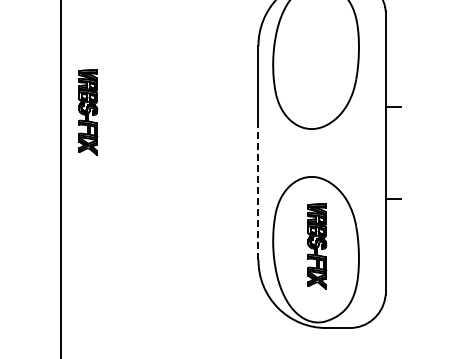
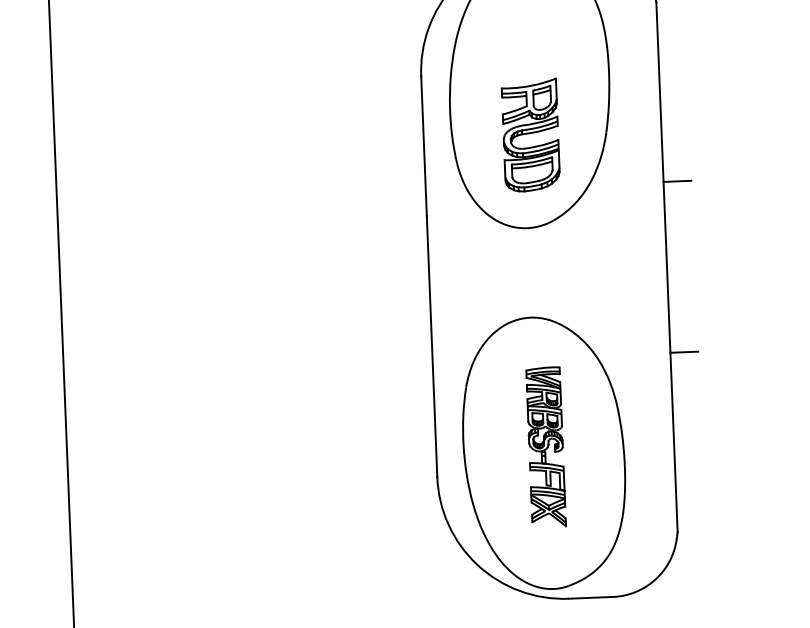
part: (315, 79) -> (530, 135), added
part: (88, 112) -> (108, 214), removed
line: (258, 190) -> (432, 346), dashed -> solid

